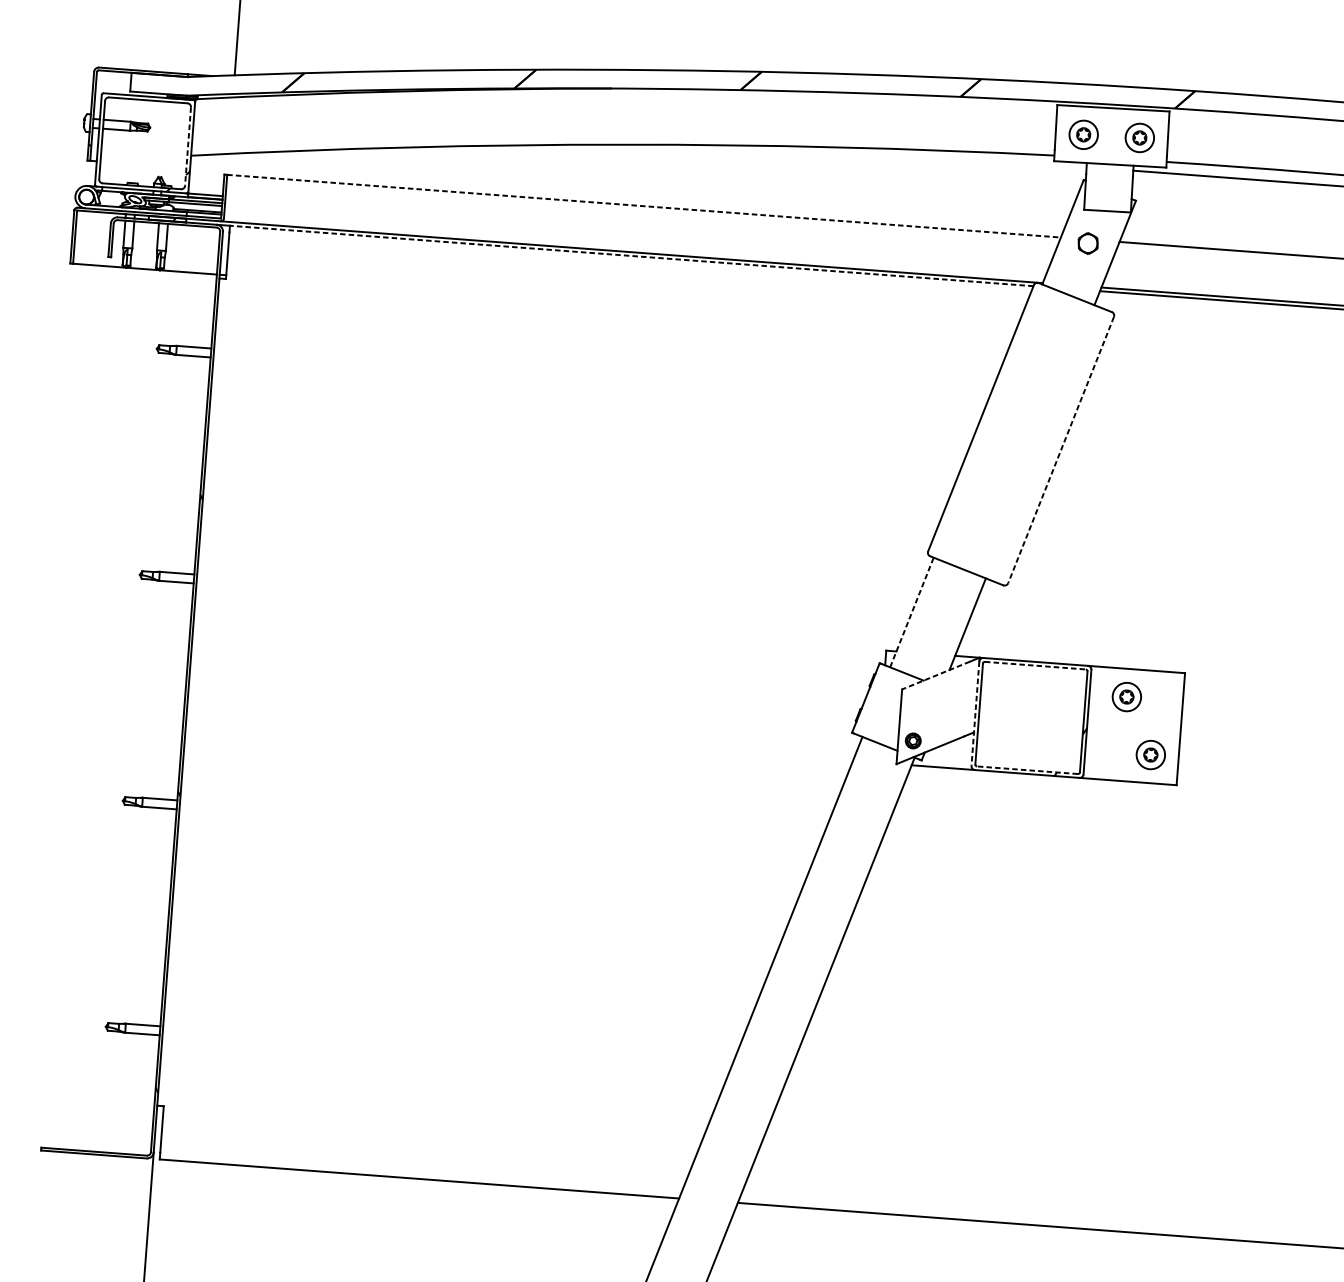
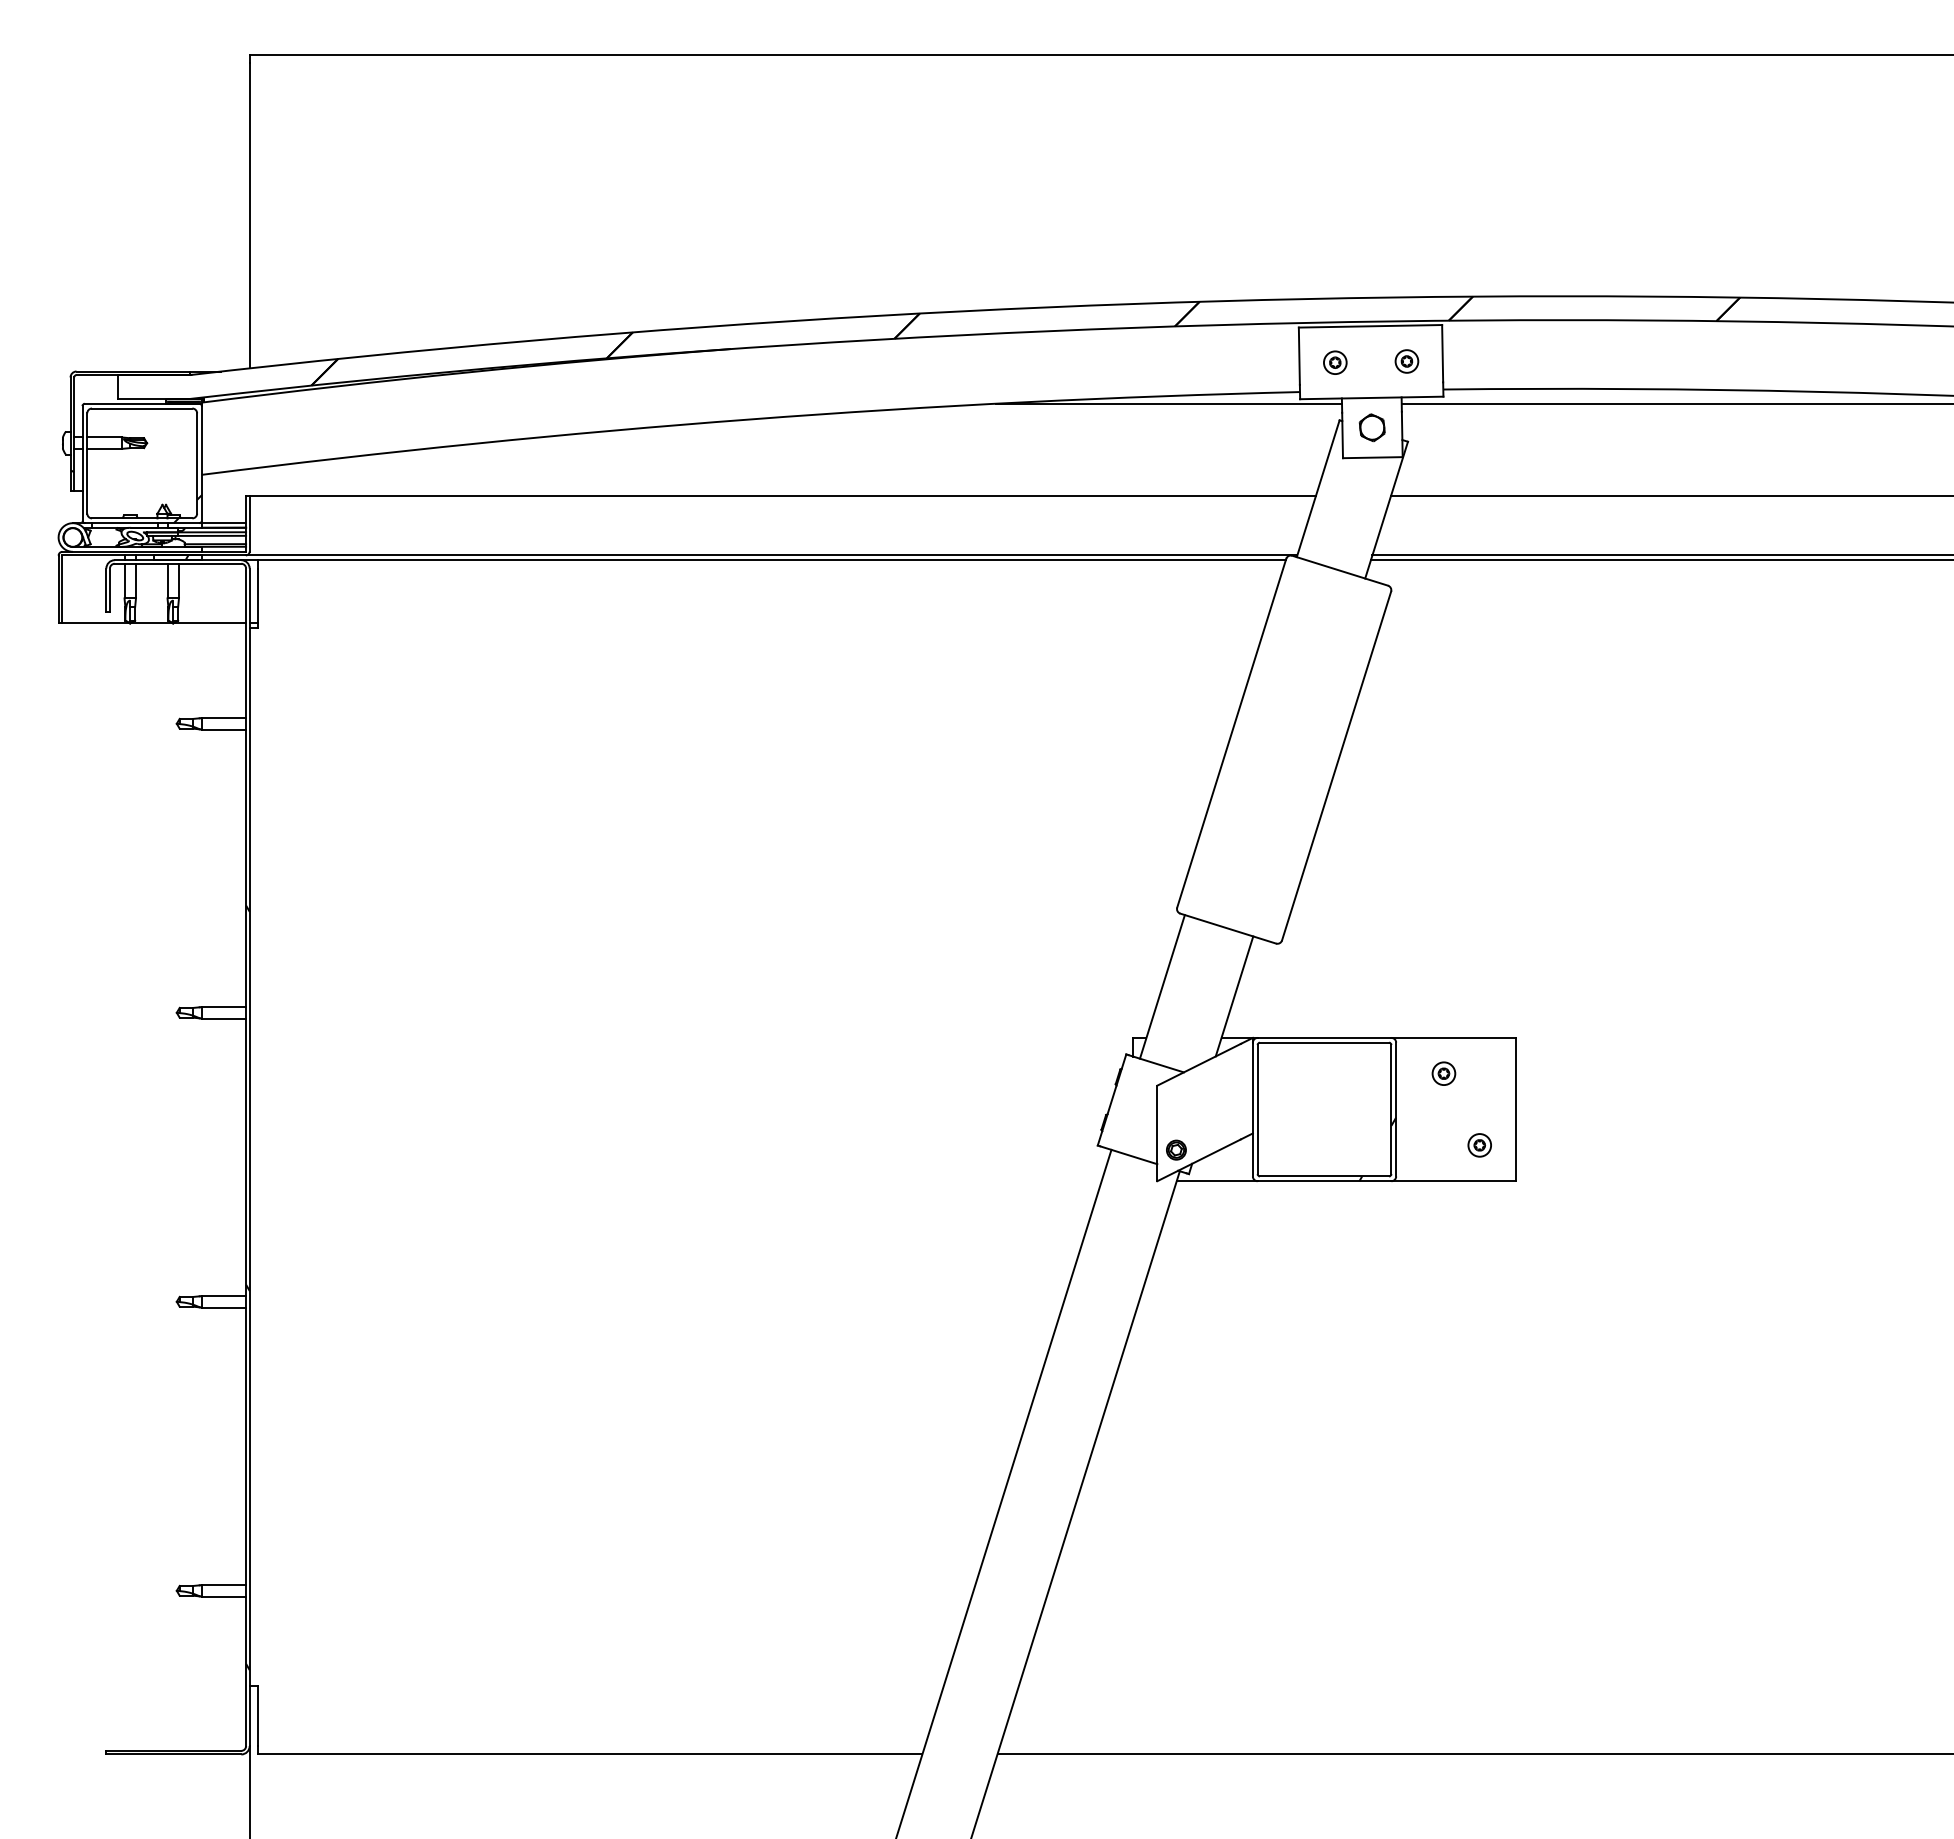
part: (1083, 134) -> (1335, 362), size x0.62
part: (1139, 137) -> (1406, 361), size x0.62
line: (188, 146) -> (197, 463), dashed -> solid
line: (950, 156) -> (1168, 403), added
line: (644, 206) -> (783, 495), dashed -> solid
part: (1087, 243) -> (1371, 427), moved
line: (631, 256) -> (771, 560), dashed -> solid
line: (1060, 450) -> (1336, 766), dashed -> solid
line: (912, 612) -> (1162, 986), dashed -> solid
line: (1036, 665) -> (1325, 1042), dashed -> solid
line: (936, 675) -> (1199, 1064), dashed -> solid
part: (1126, 696) -> (1443, 1073), size x0.62
line: (975, 713) -> (1252, 1109), dashed -> solid
part: (1150, 755) -> (1479, 1145), size x0.62
line: (1027, 770) -> (1324, 1176), dashed -> solid

